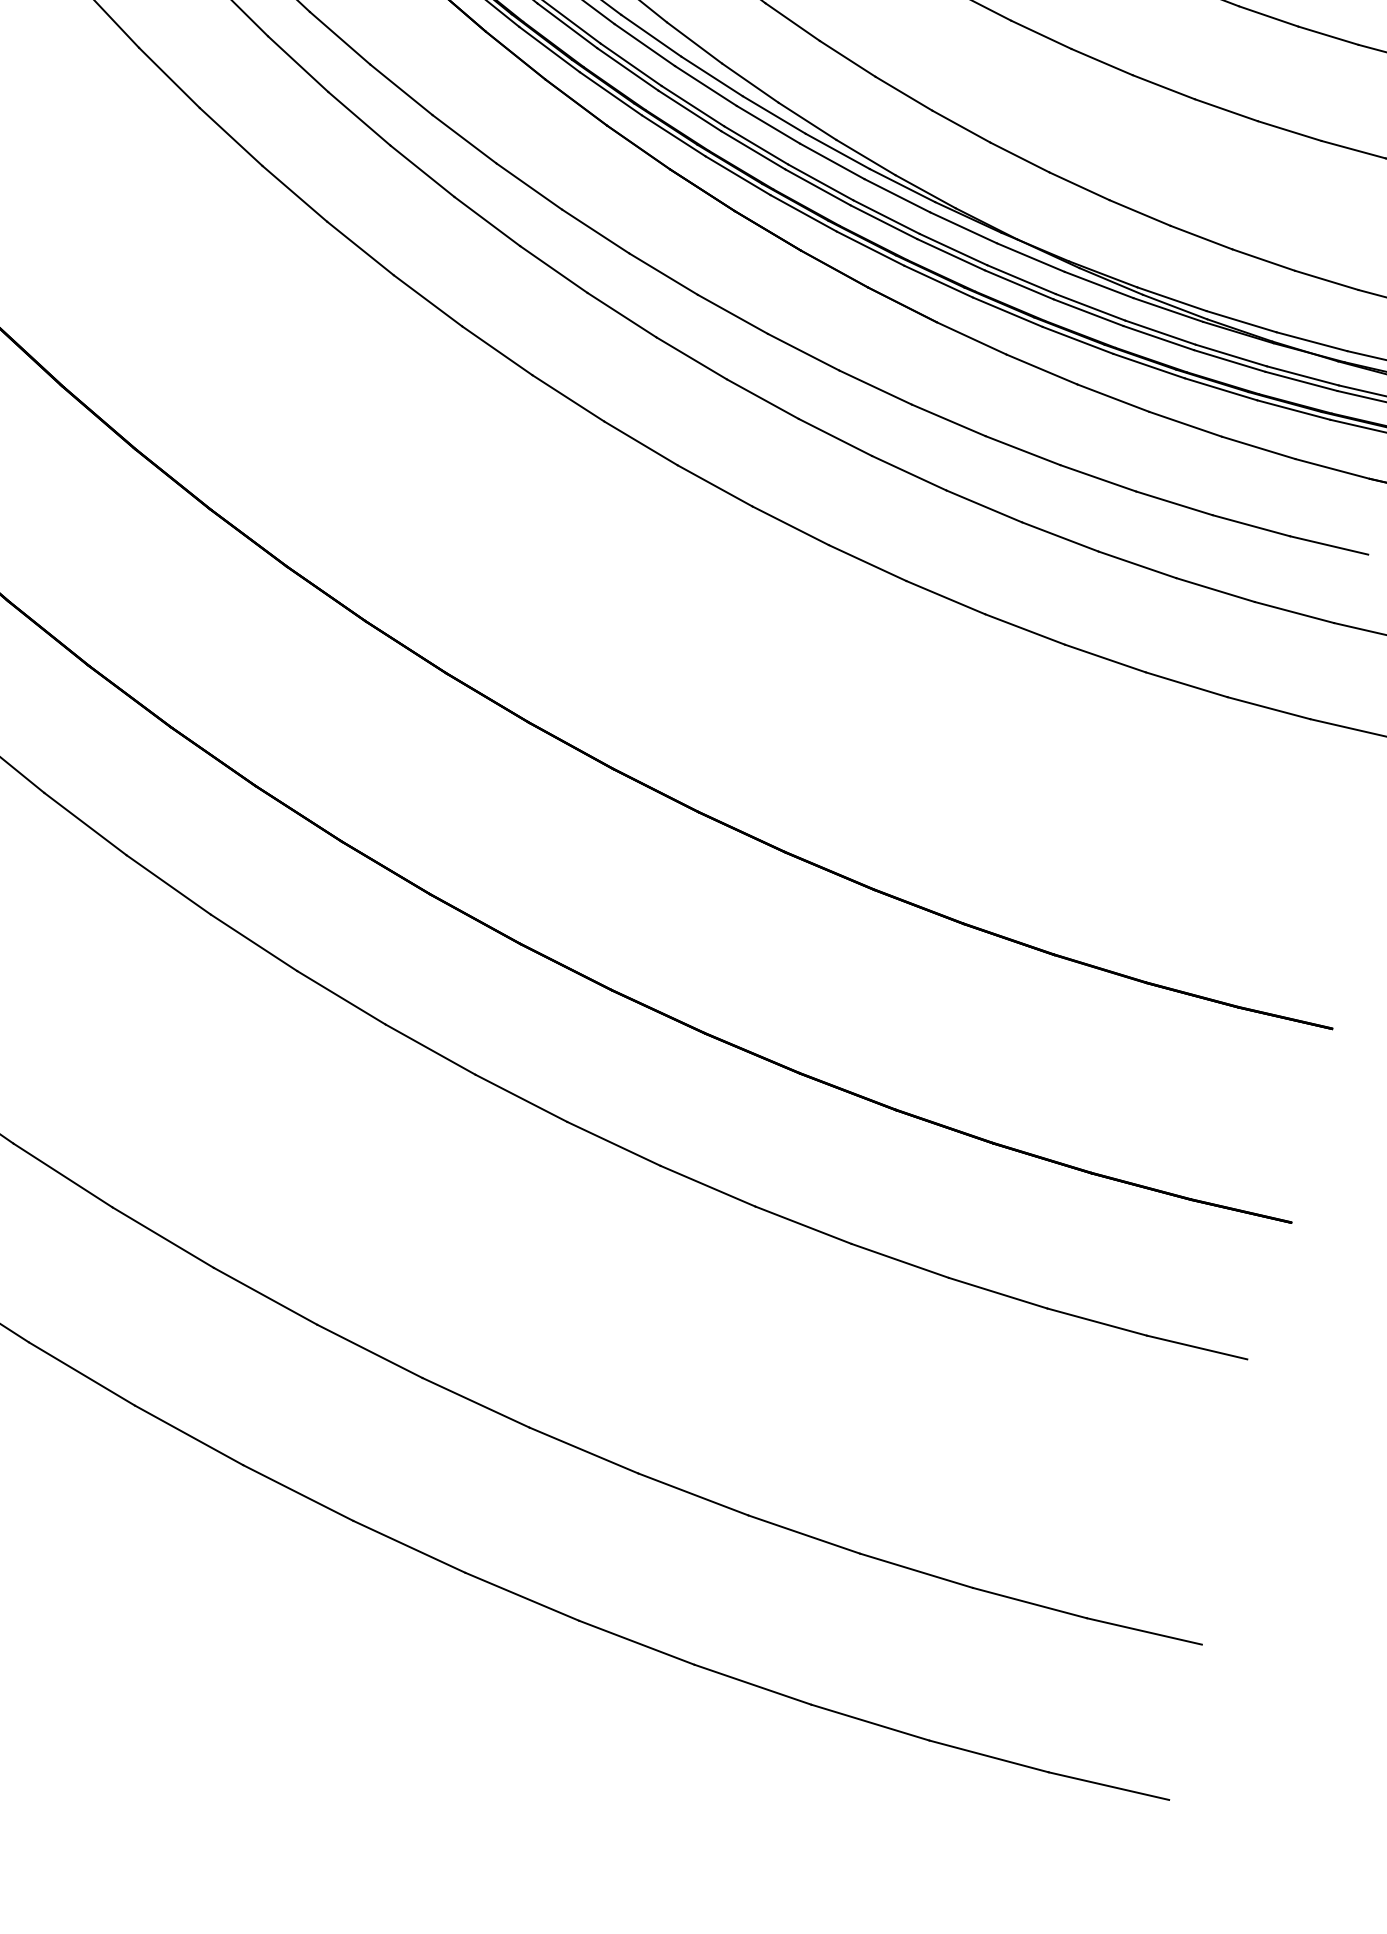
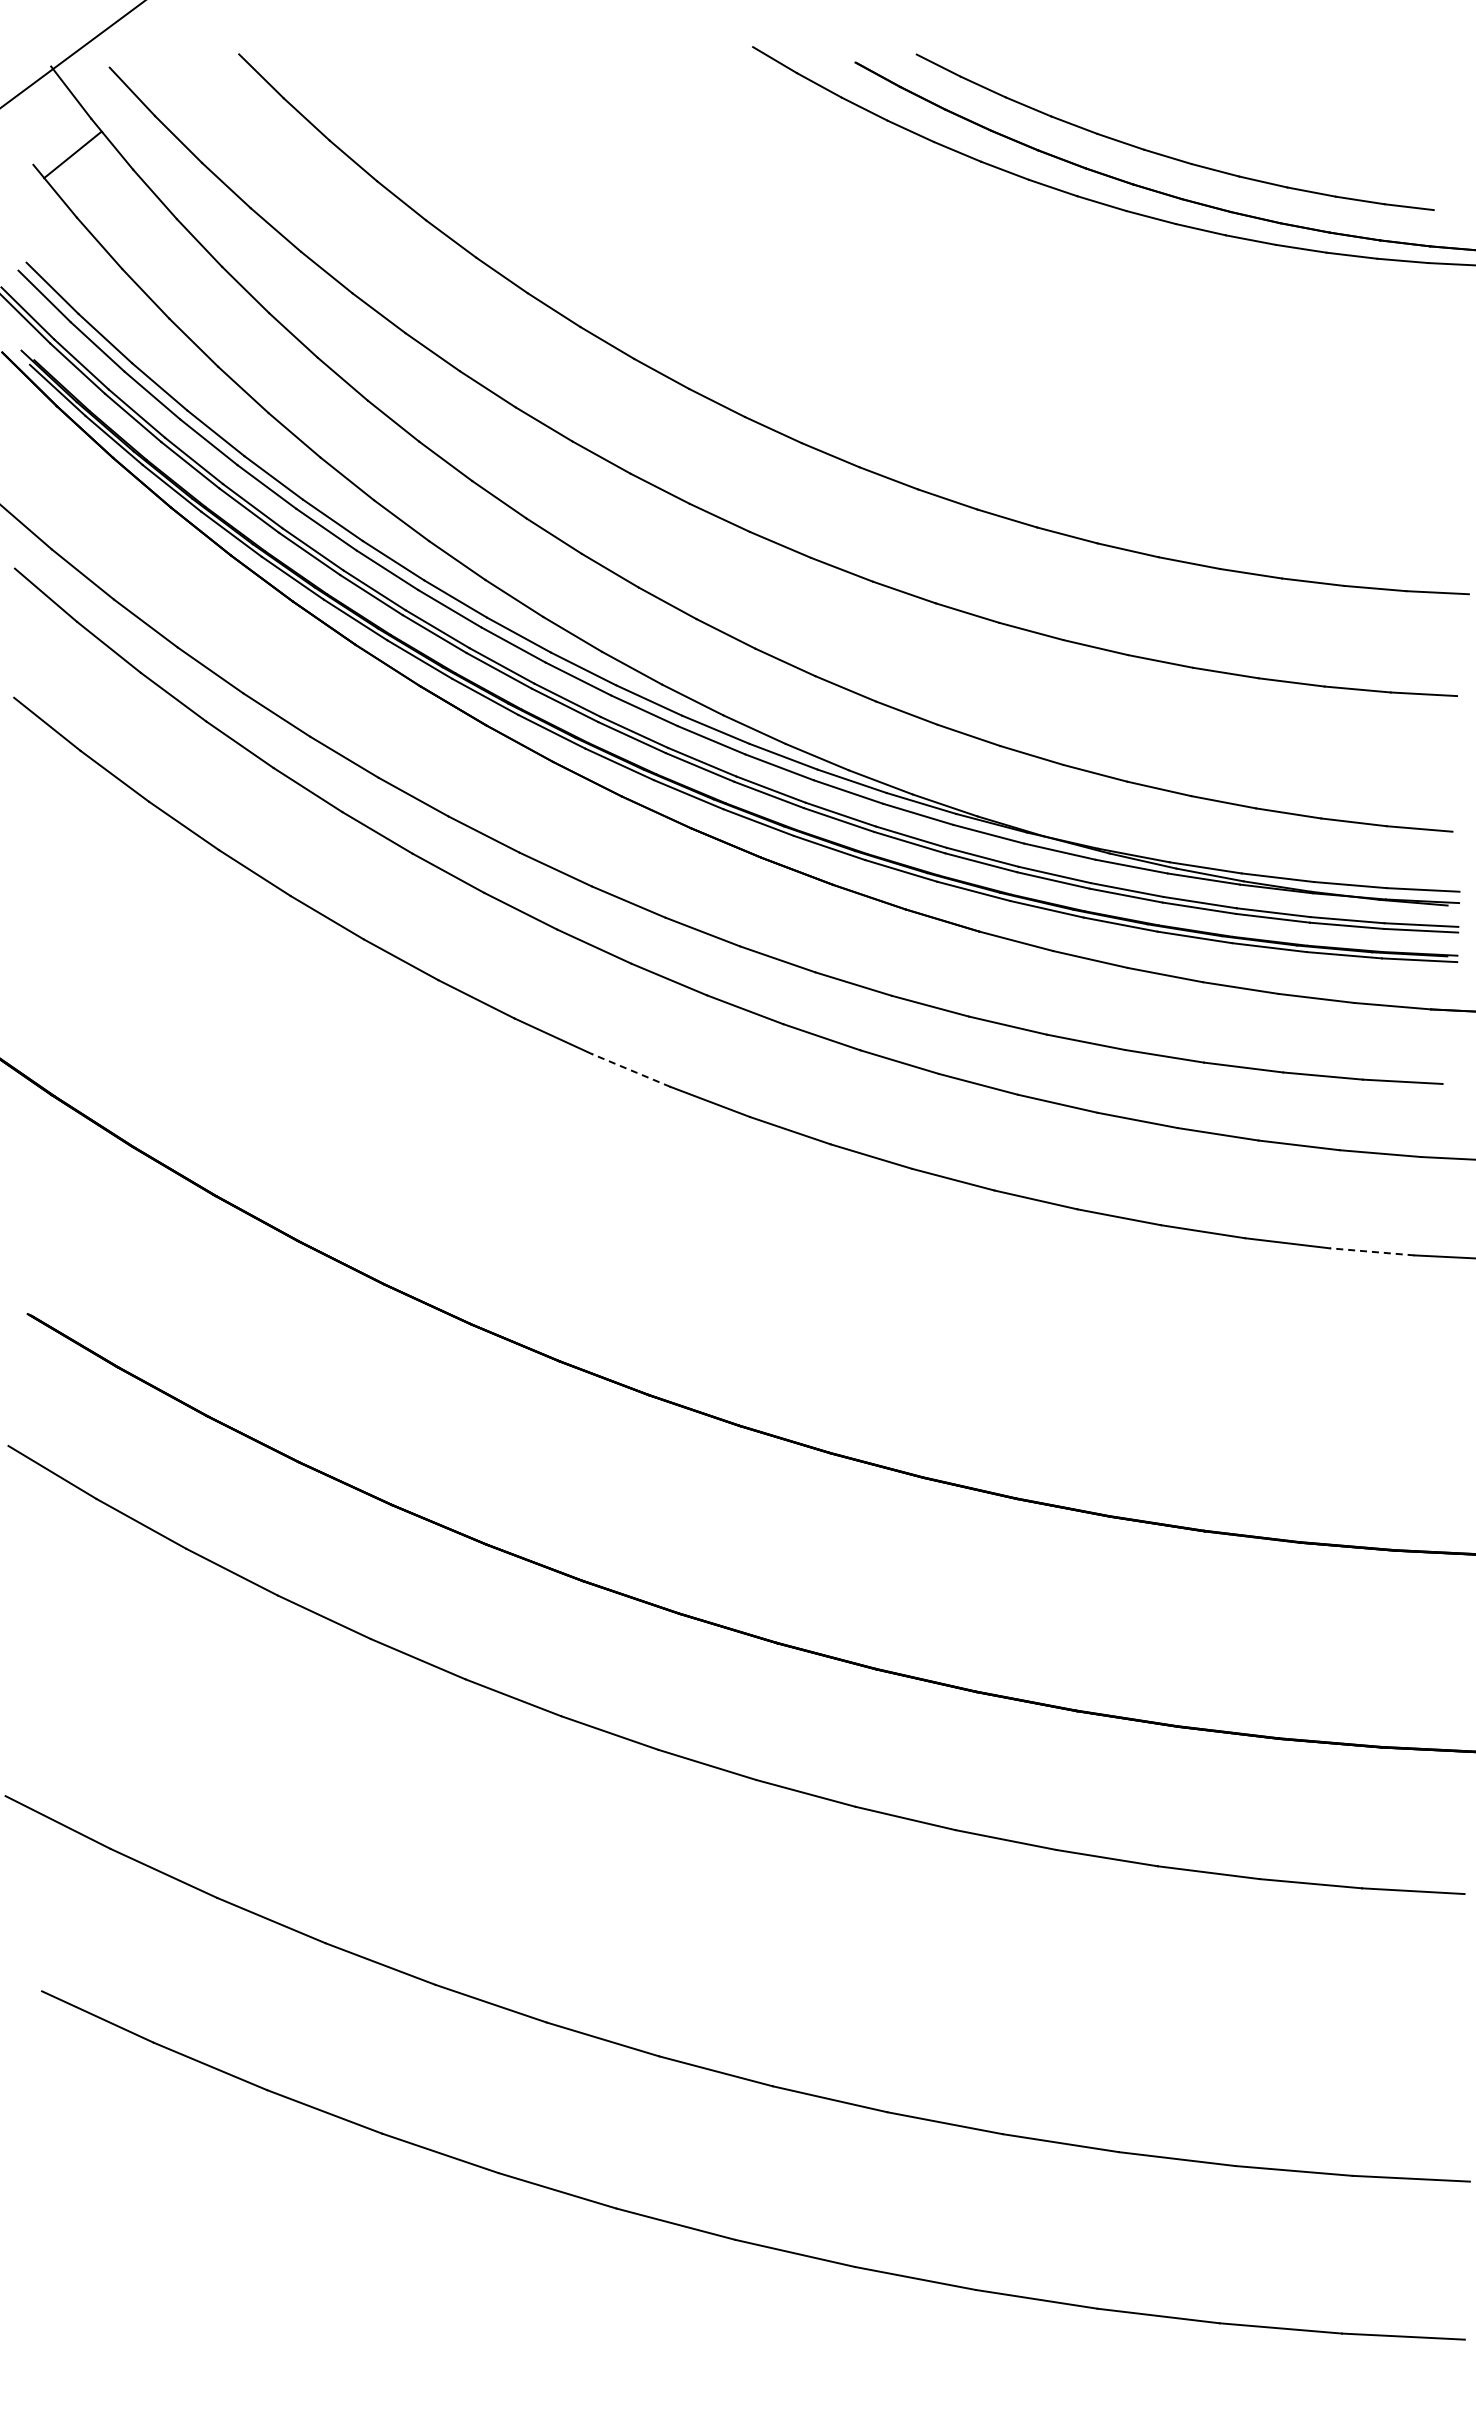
line: (568, 398) -> (631, 1070), solid -> dashed
line: (1269, 707) -> (1372, 1251), solid -> dashed

